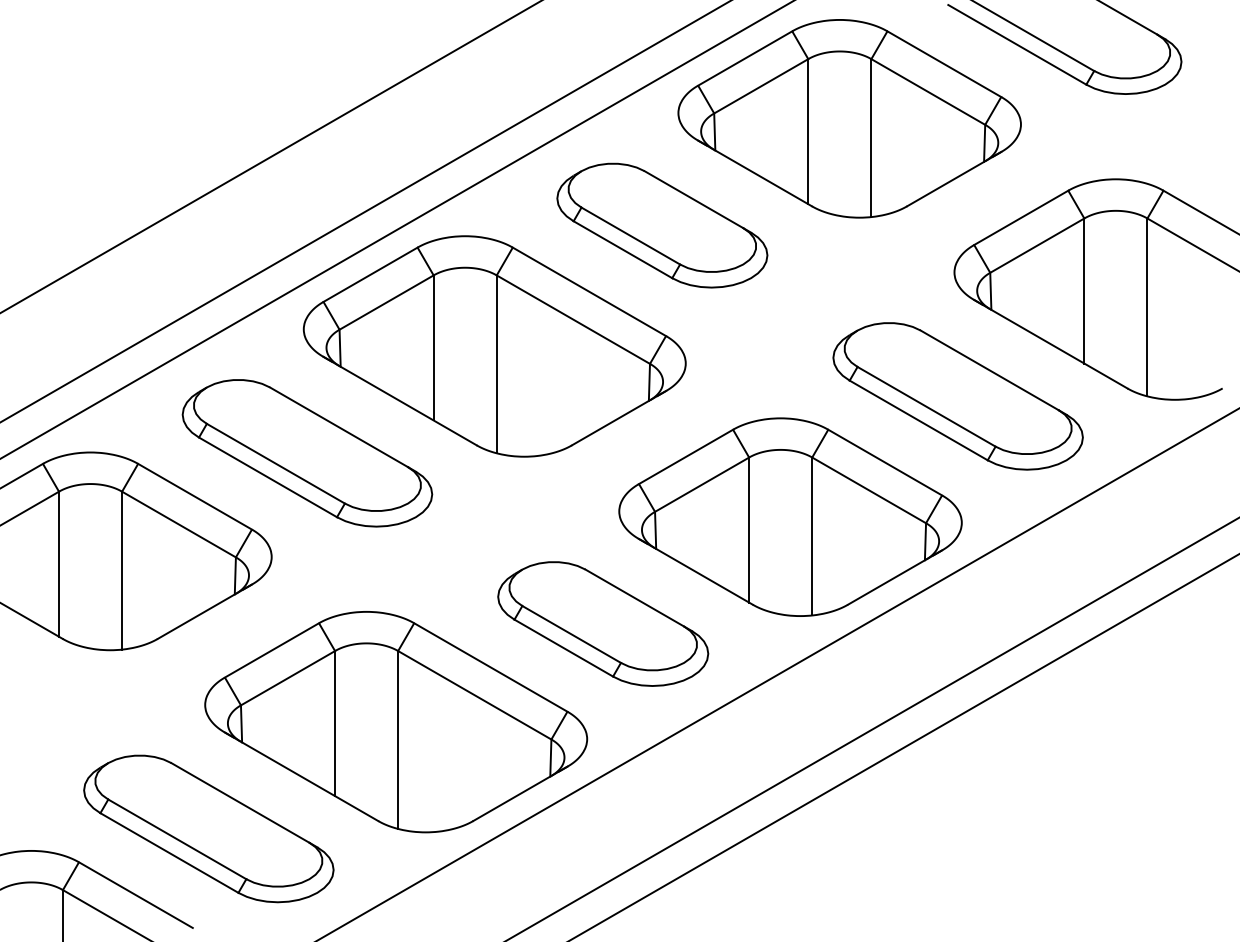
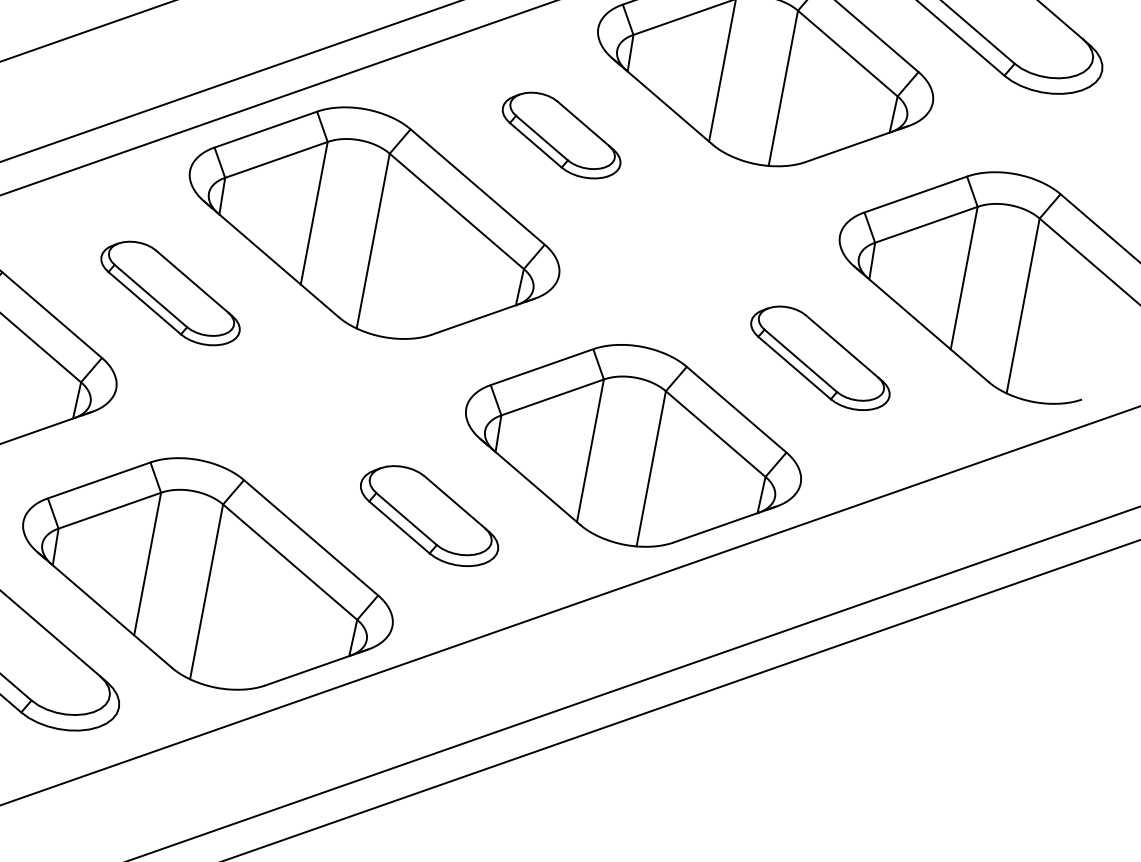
part: (662, 225) -> (561, 135), size x0.6
part: (957, 396) -> (819, 358), size x0.6
part: (307, 453) -> (170, 293), size x0.6
part: (603, 623) -> (429, 515), size x0.7

